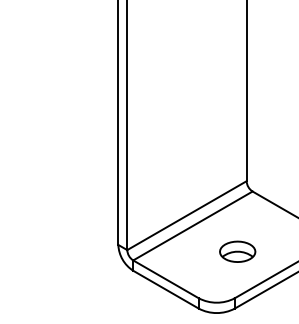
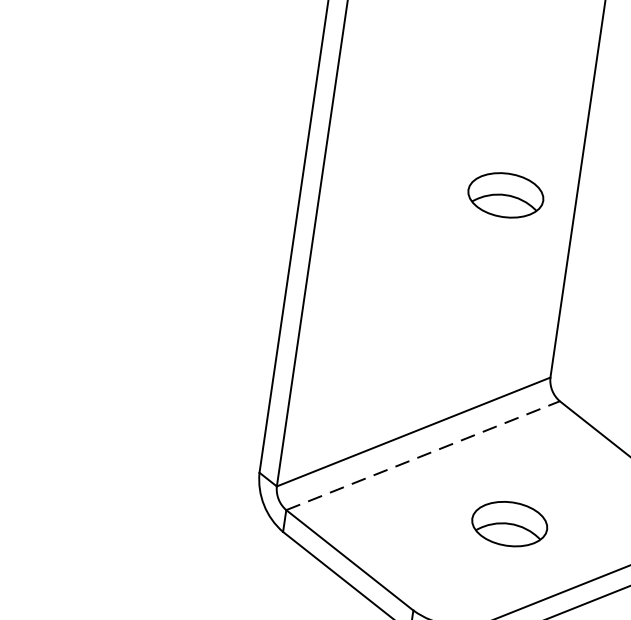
part: (213, 99) -> (505, 194), added
line: (192, 225) -> (422, 454), solid -> dashed

